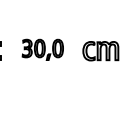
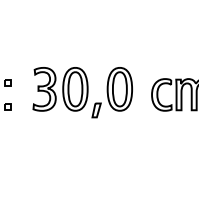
part: (42, 49) -> (82, 92), size x1.43

